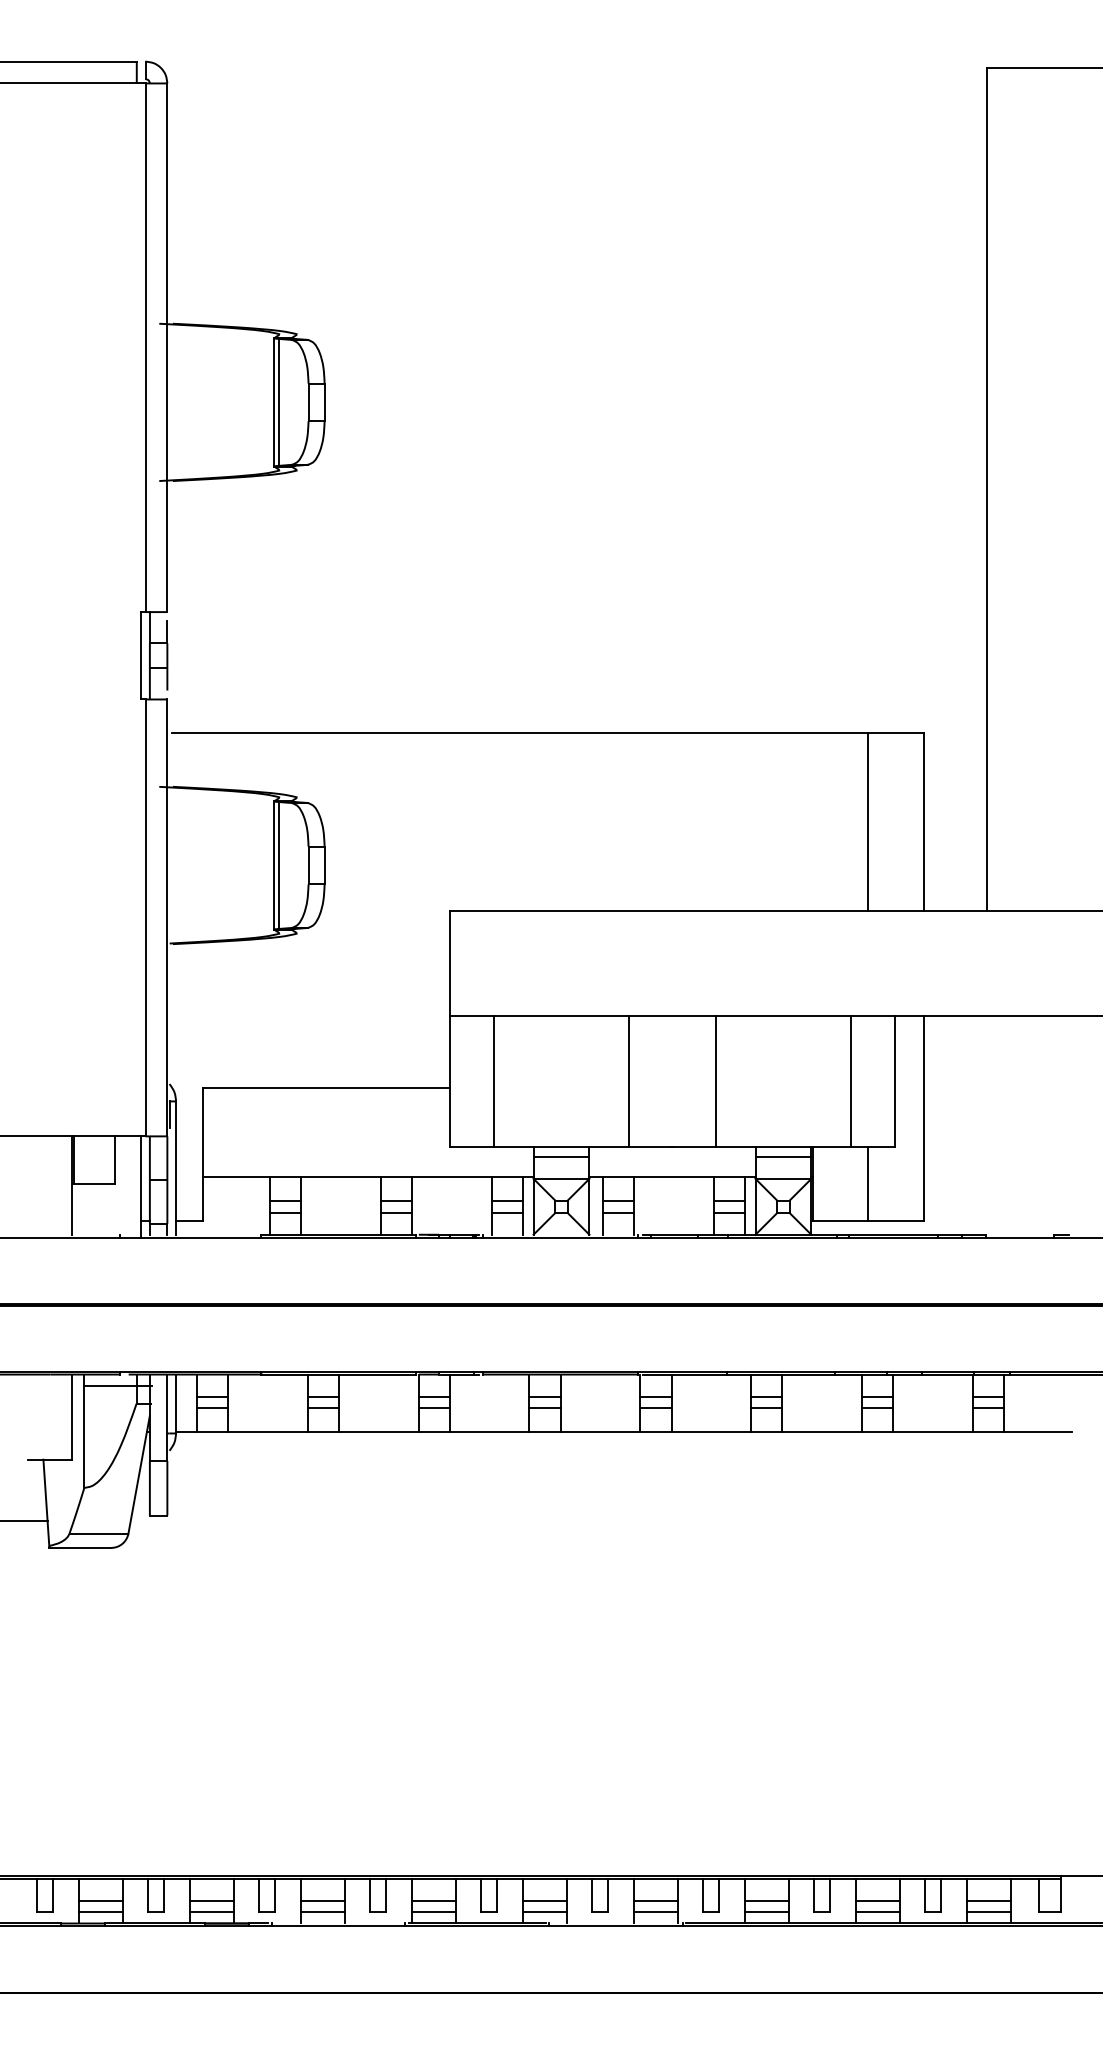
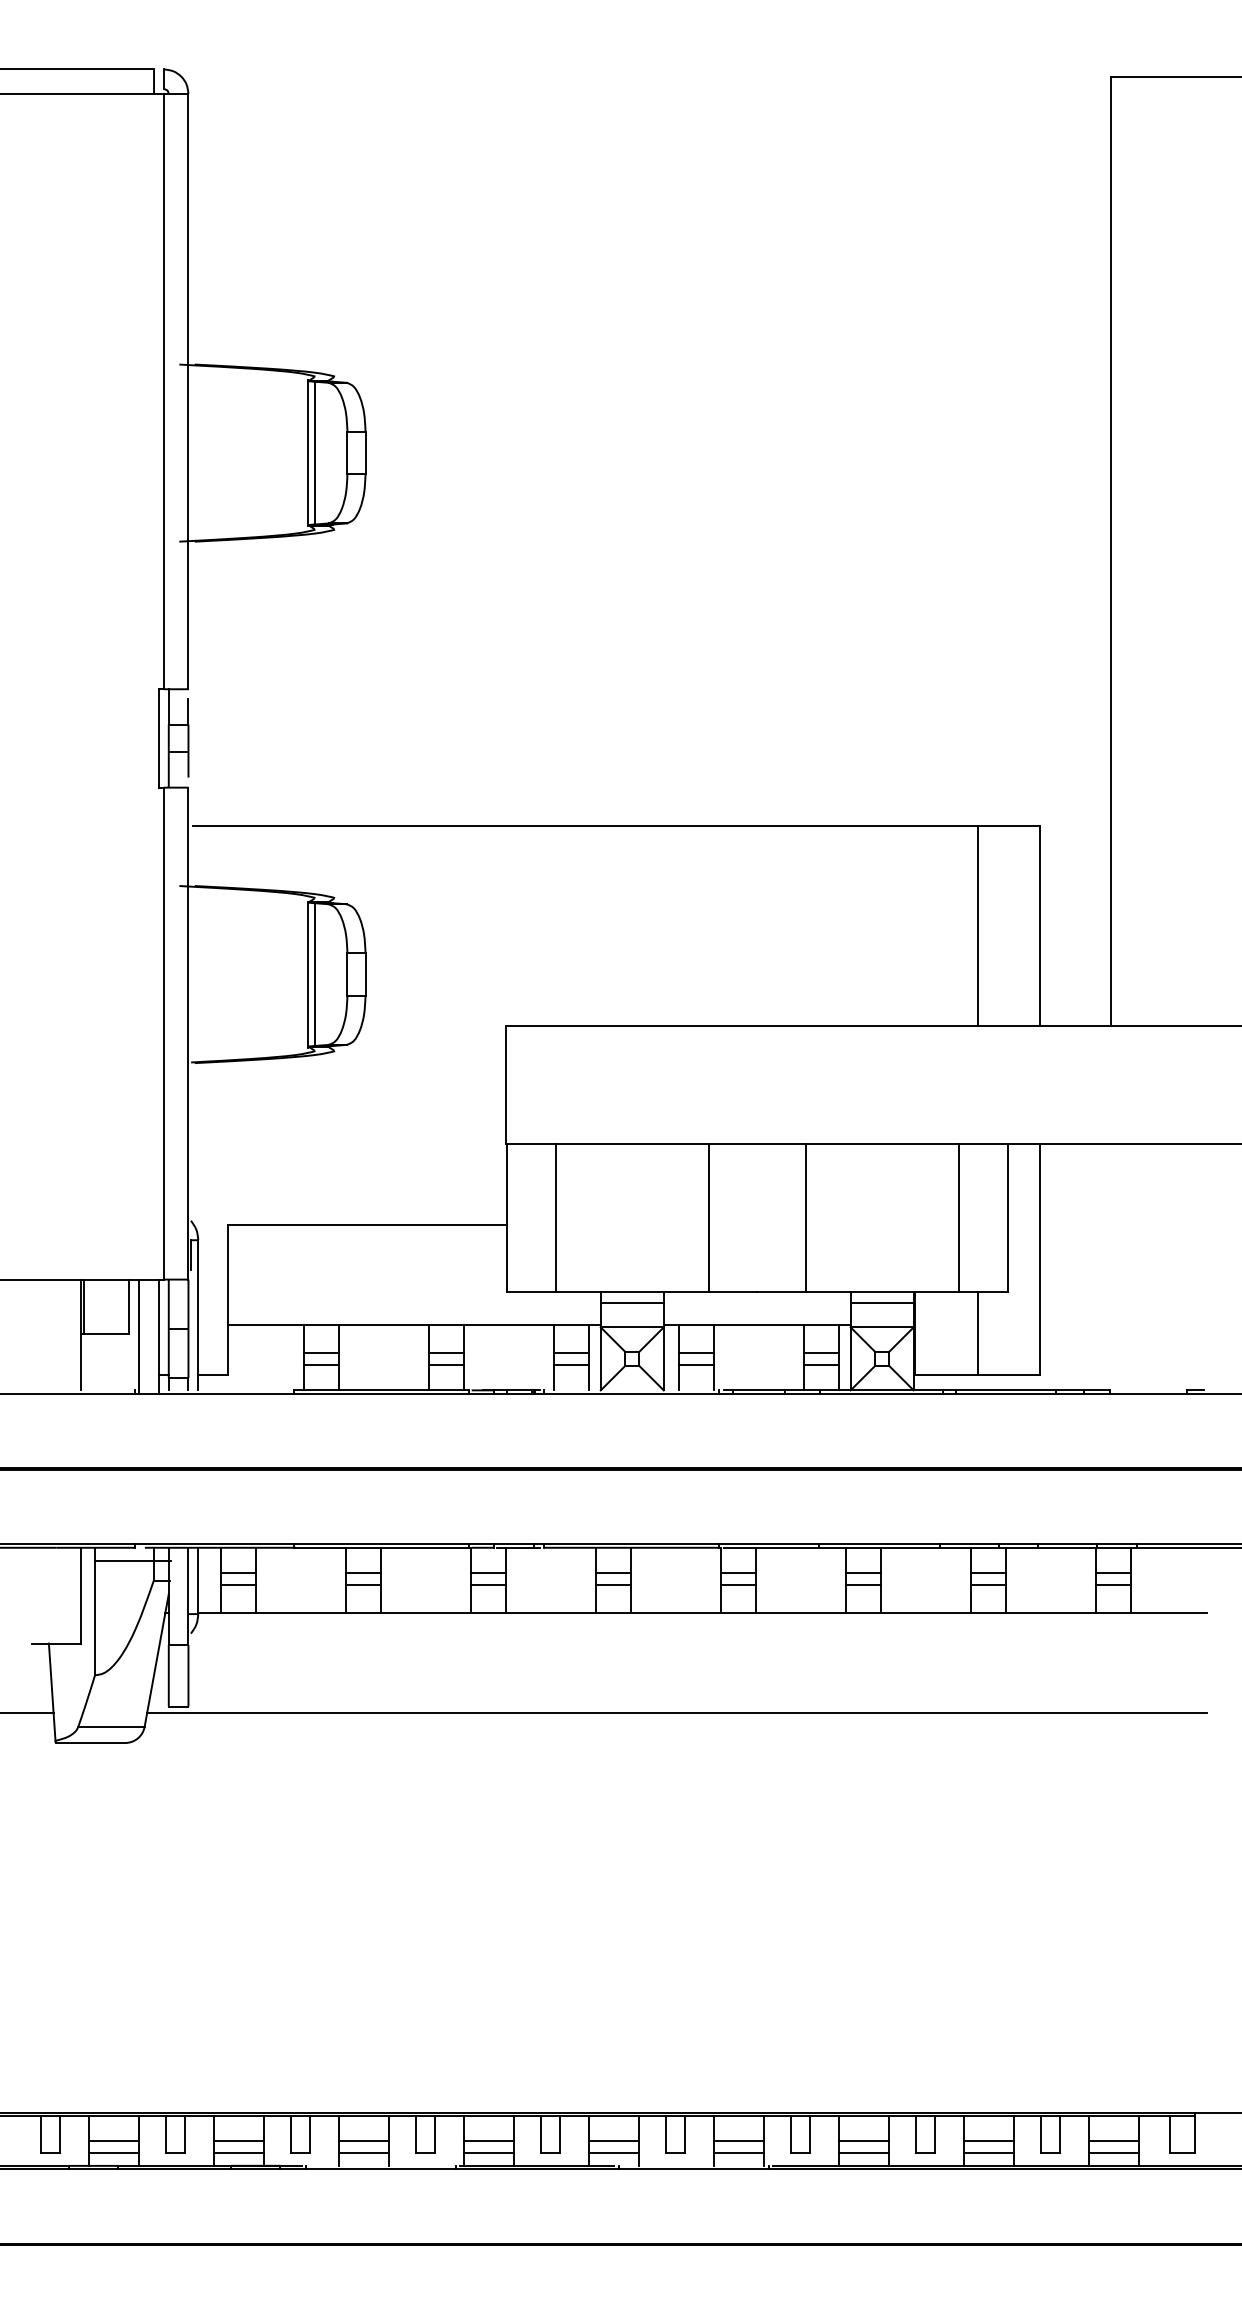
line: (123, 1186) -> (139, 1336), added
line: (601, 1520) -> (677, 1712), added

